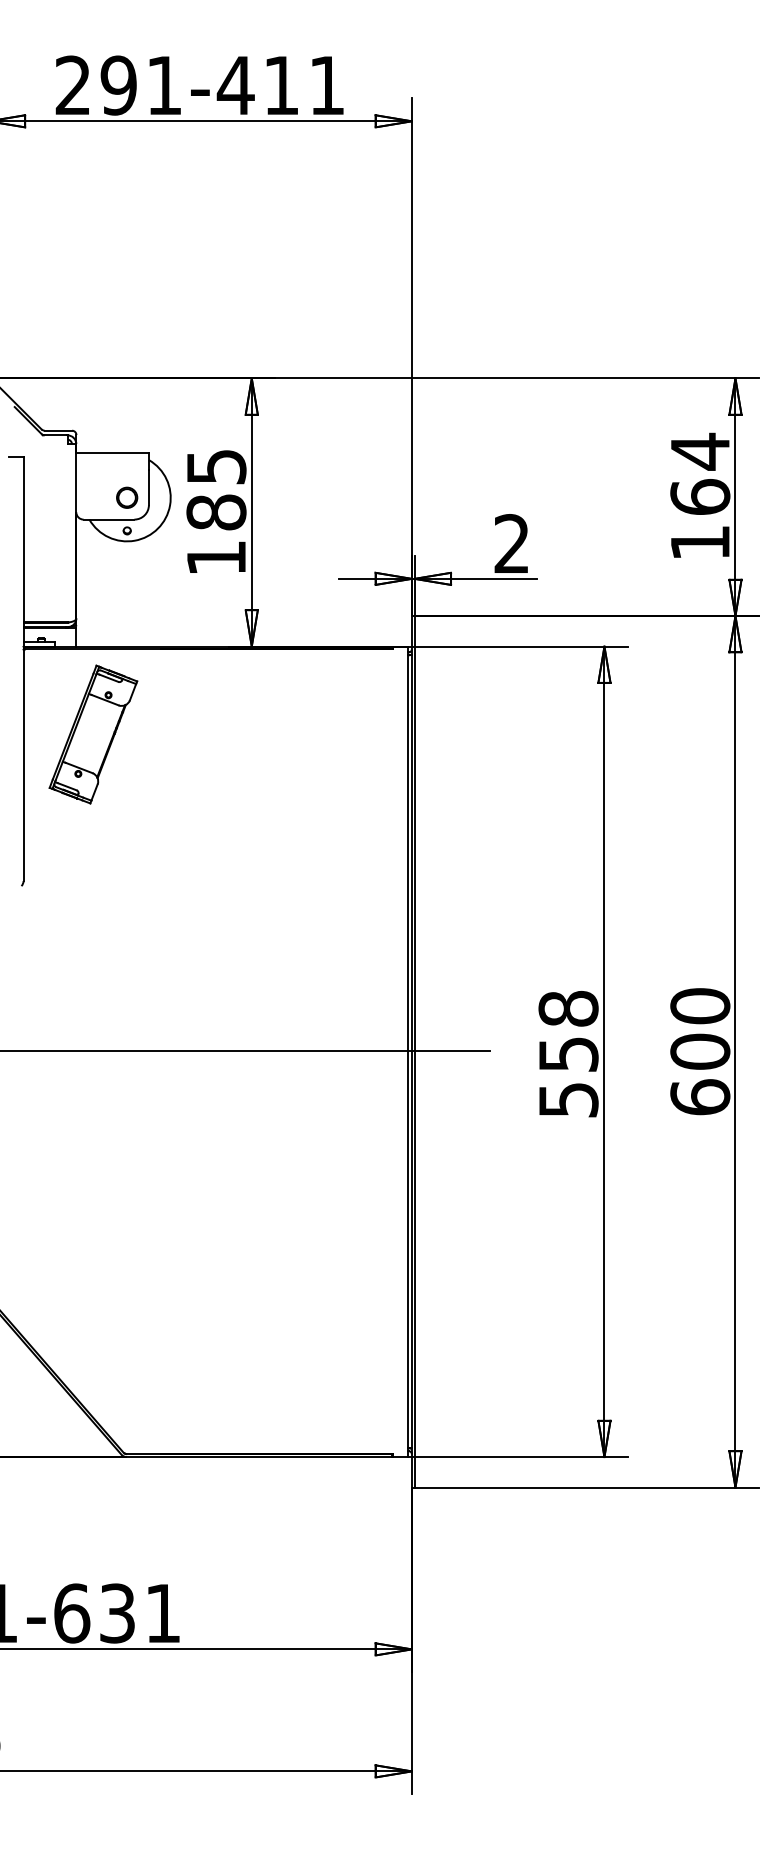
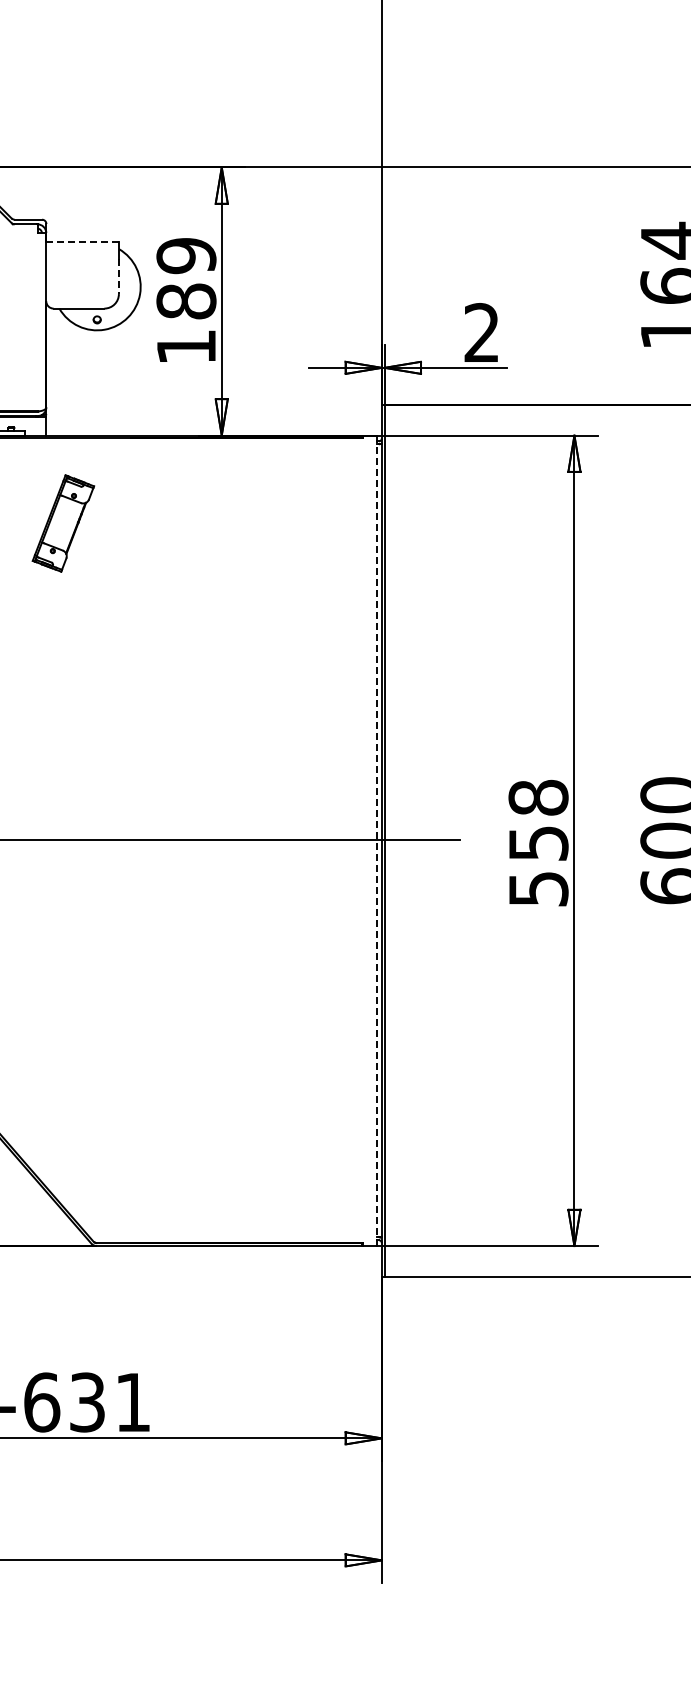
line: (113, 452) -> (83, 241), solid -> dashed
text: (216, 467) -> (186, 256), 185 -> 189
line: (148, 488) -> (118, 277), solid -> dashed
part: (127, 497) -> (97, 286), removed
part: (93, 734) -> (63, 523), size x0.7
line: (407, 1051) -> (377, 840), solid -> dashed

